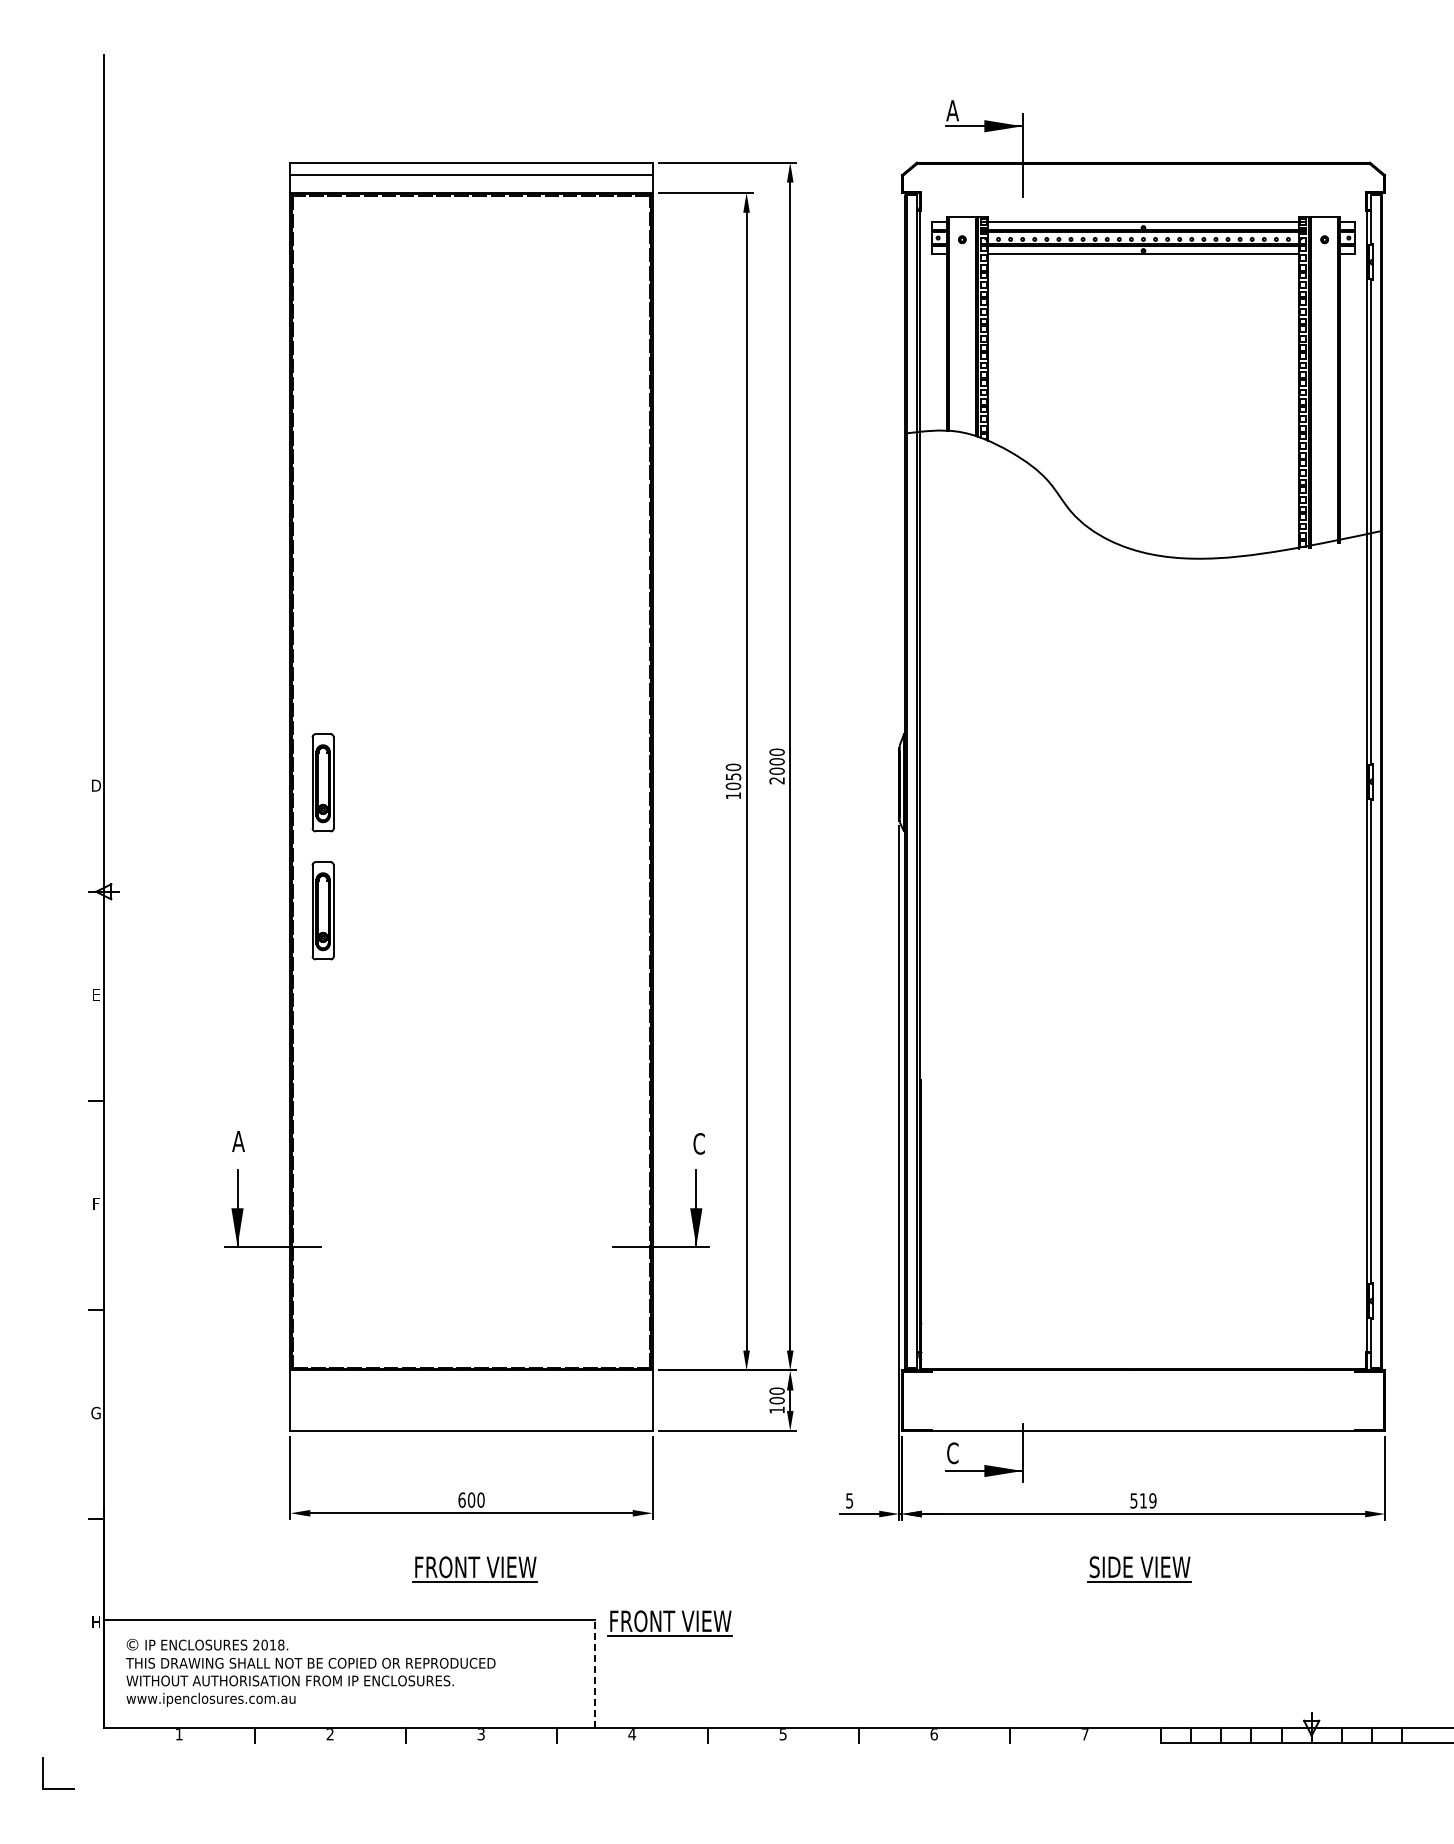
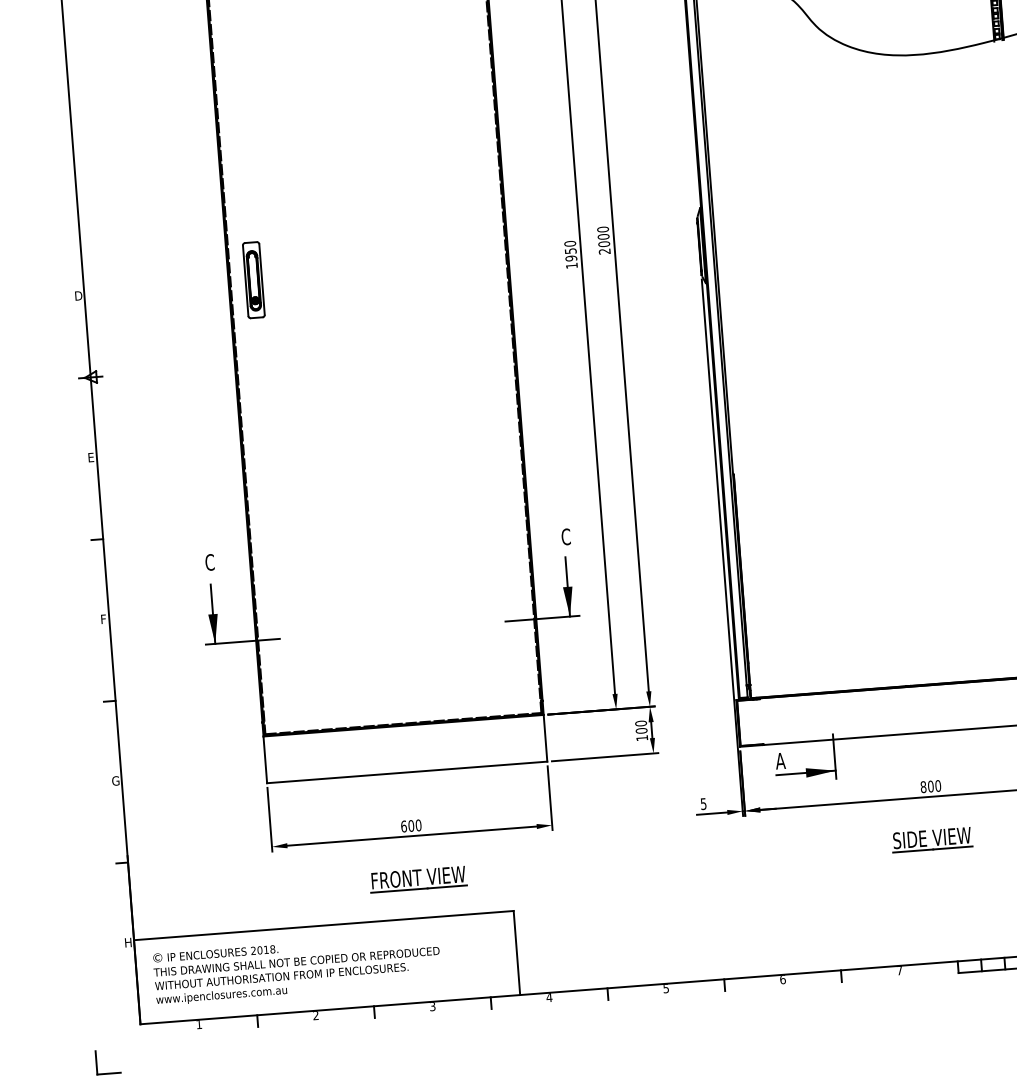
text: (733, 786) -> (571, 258), 1050 -> 1950
part: (322, 910) -> (260, 378), removed
text: (238, 1141) -> (209, 562), A -> C
text: (952, 1453) -> (780, 761), C -> A
text: (1143, 1500) -> (930, 786), 519 -> 800
part: (669, 1623) -> (571, 909), removed
line: (594, 1673) -> (516, 952), dashed -> solid

